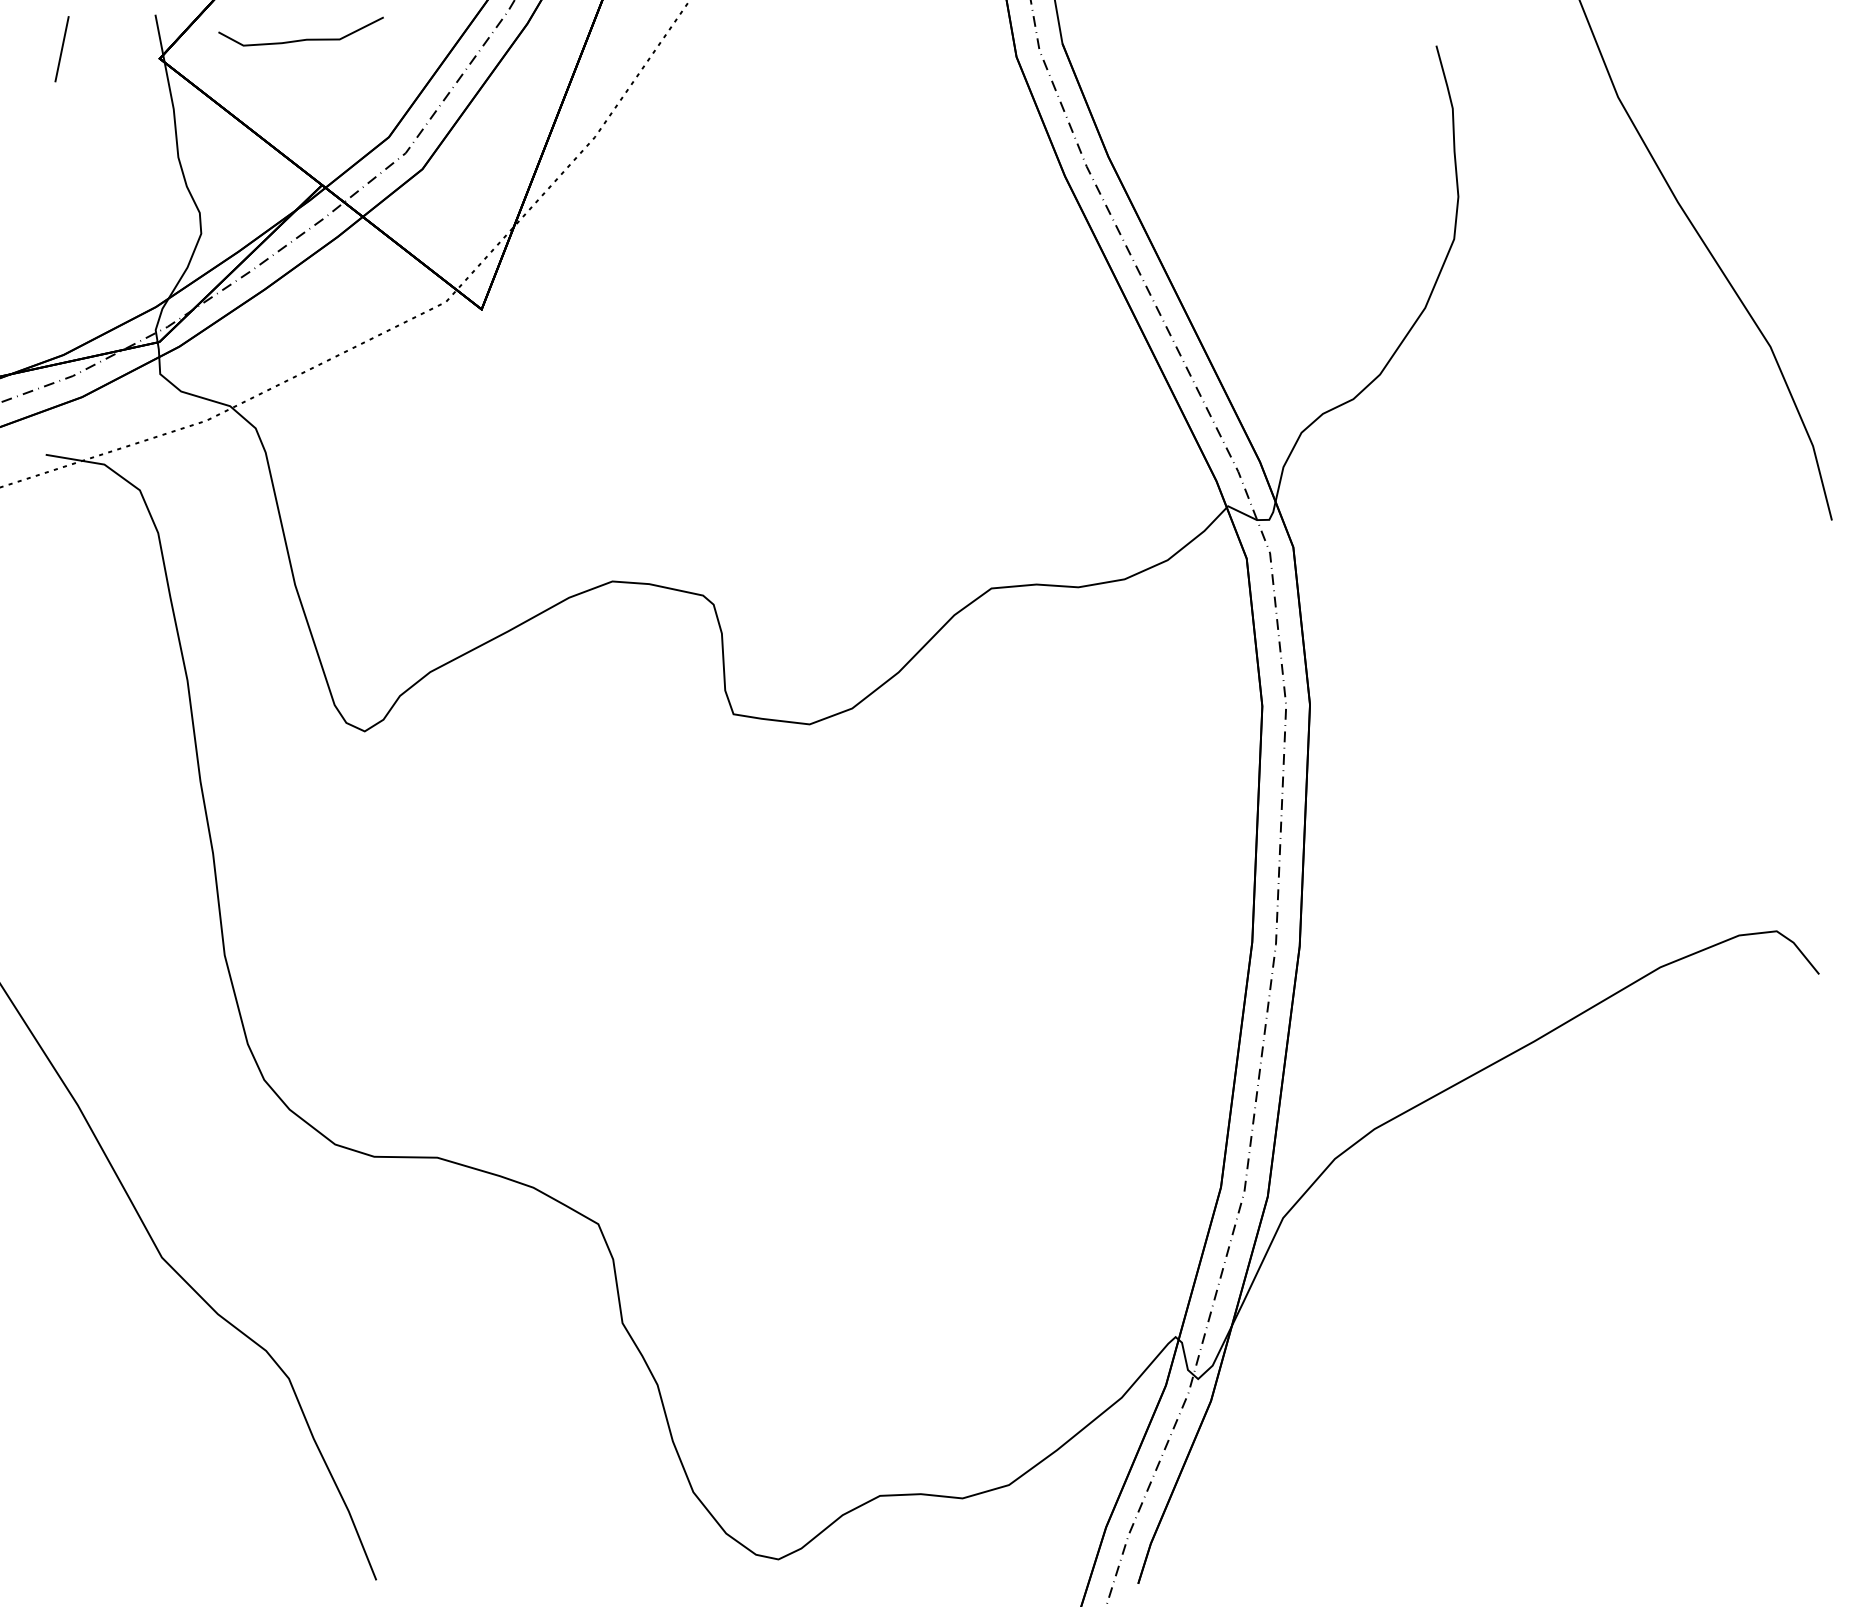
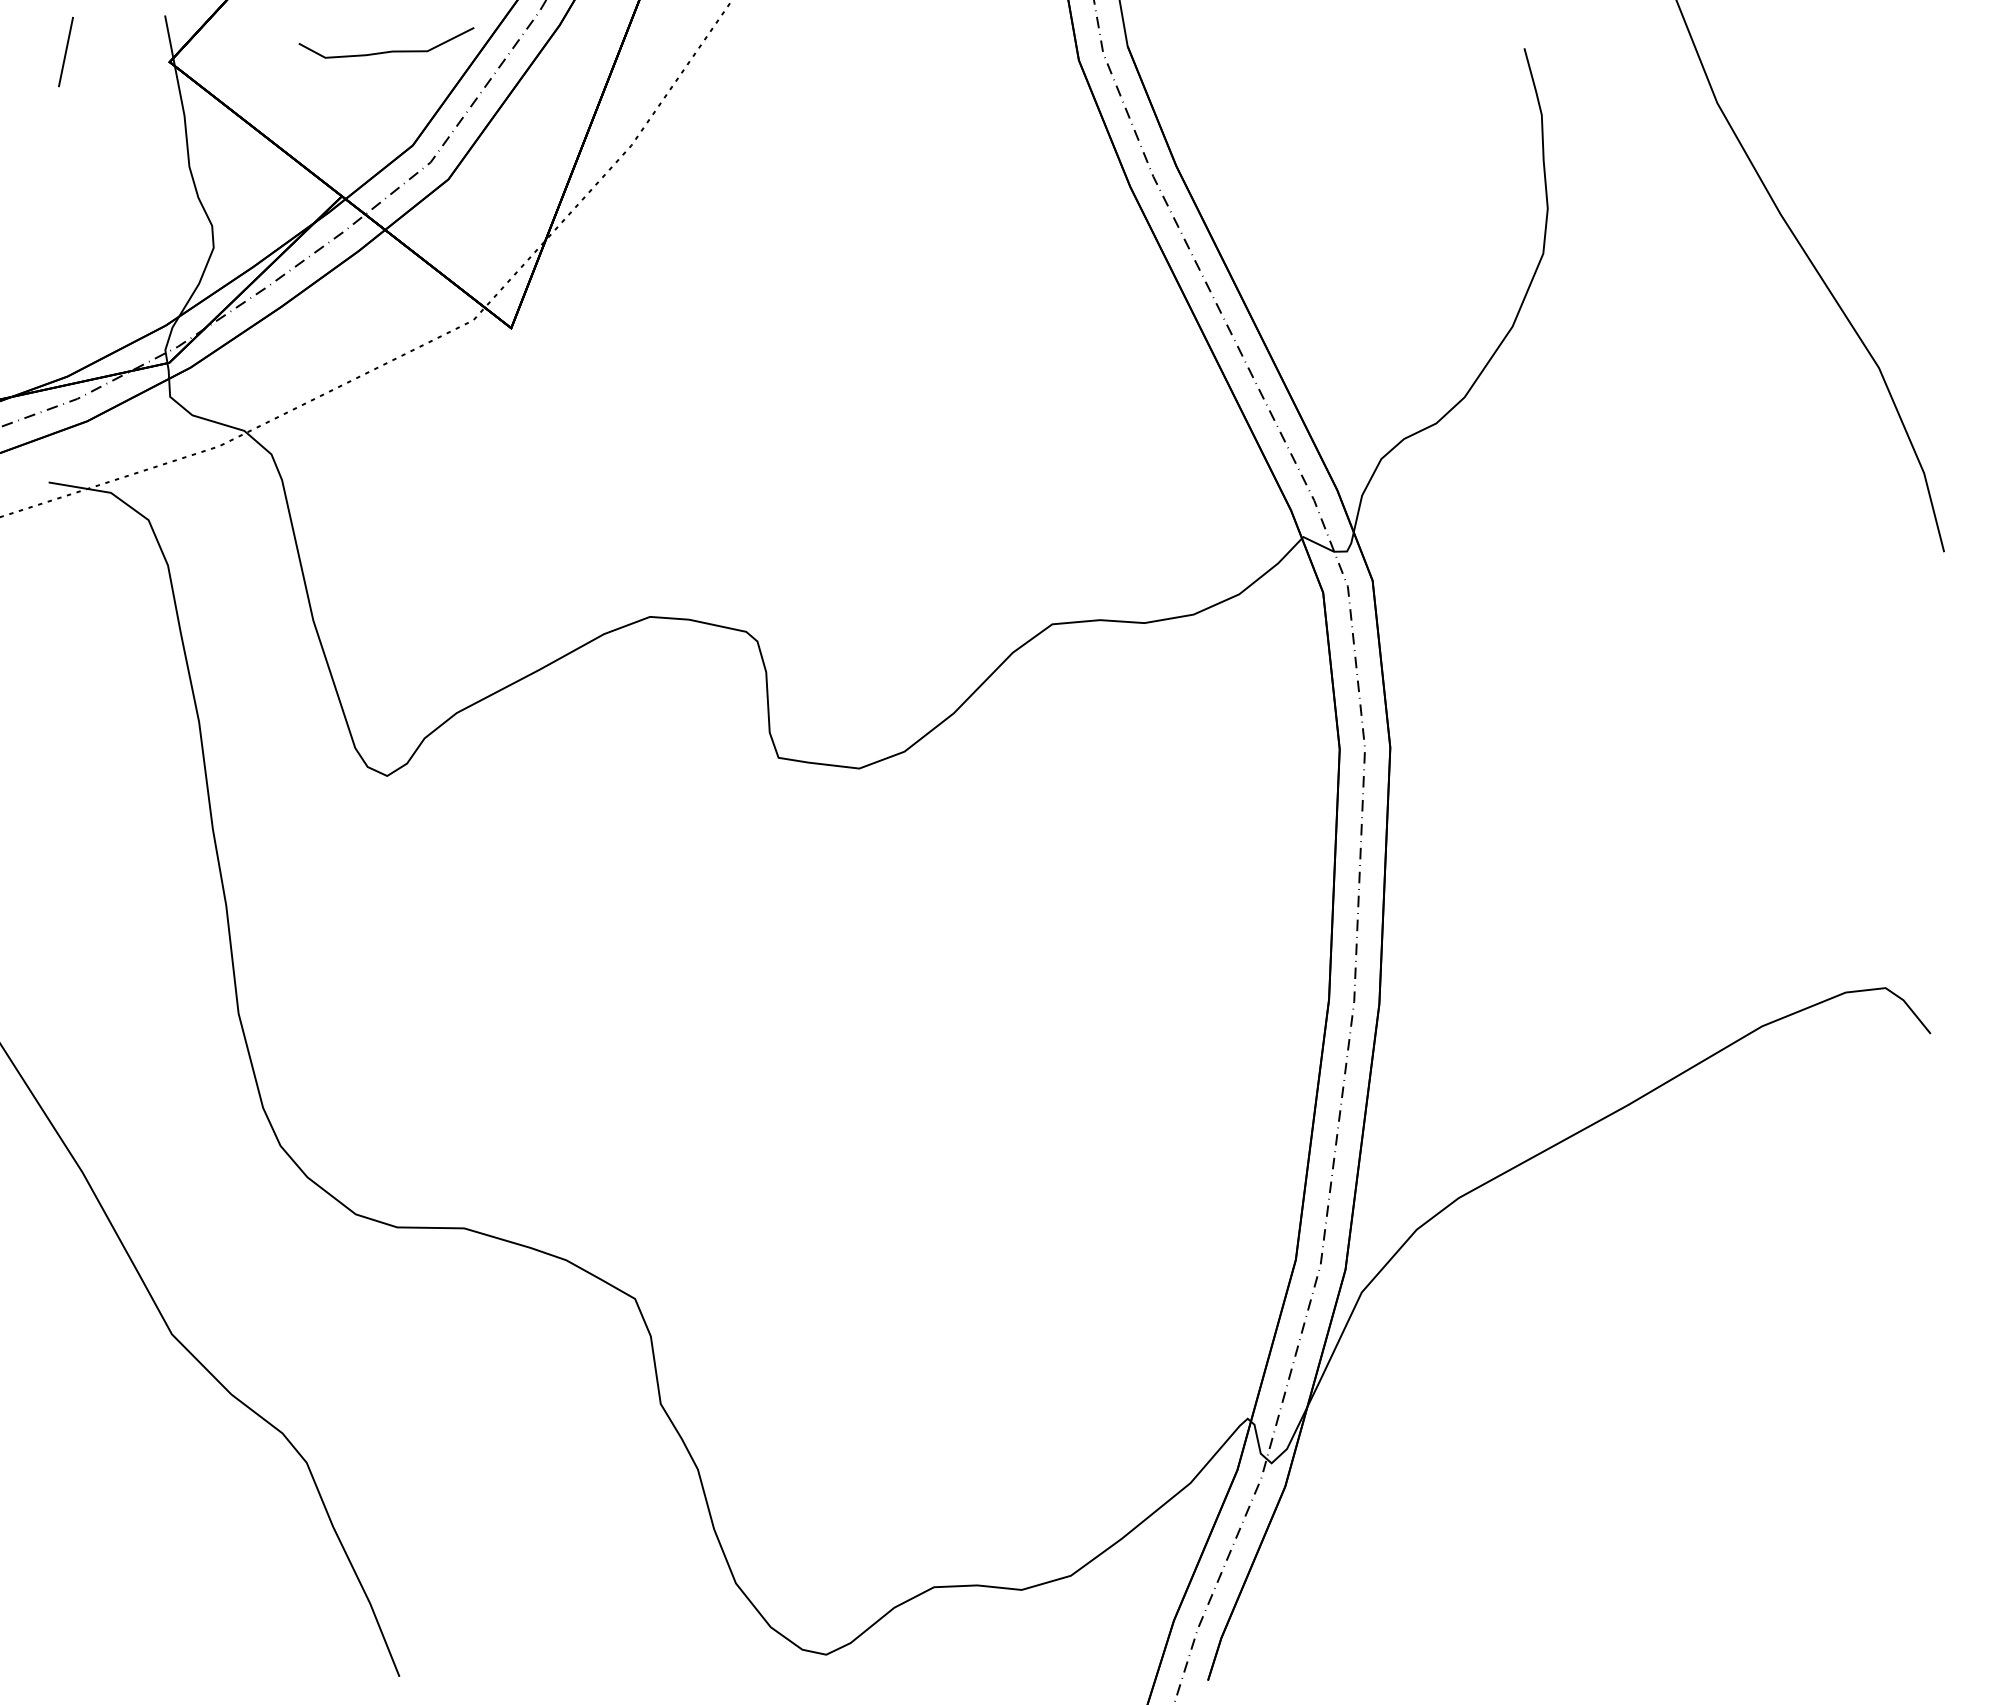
curve: (300, 39) -> (385, 51), moved

